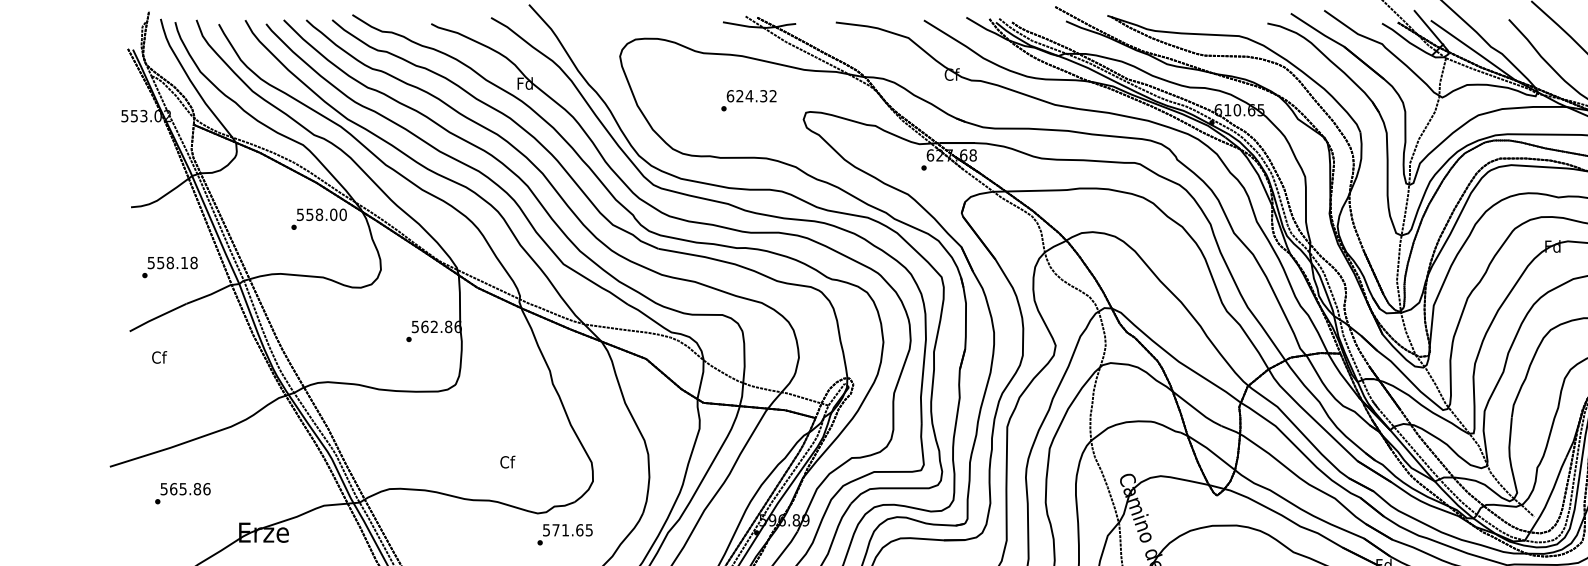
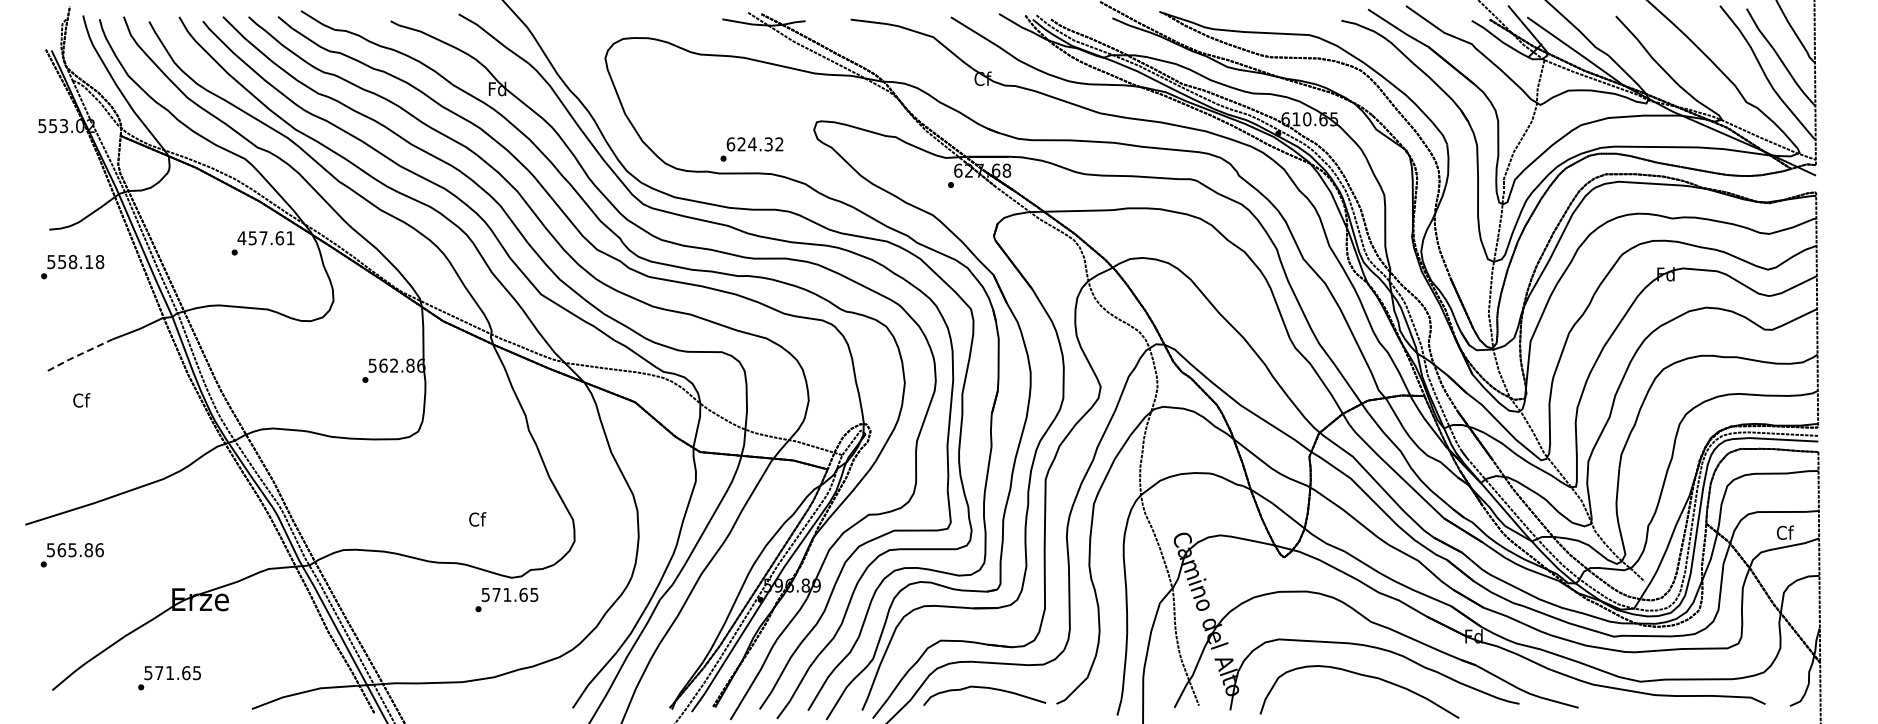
text: (748, 100) -> (751, 149), moved
text: (321, 215) -> (265, 238), 558.00 -> 457.61
text: (169, 267) -> (72, 267), moved
line: (157, 317) -> (79, 354), solid -> dashed
text: (182, 493) -> (71, 555), moved
text: (564, 534) -> (506, 599), moved

